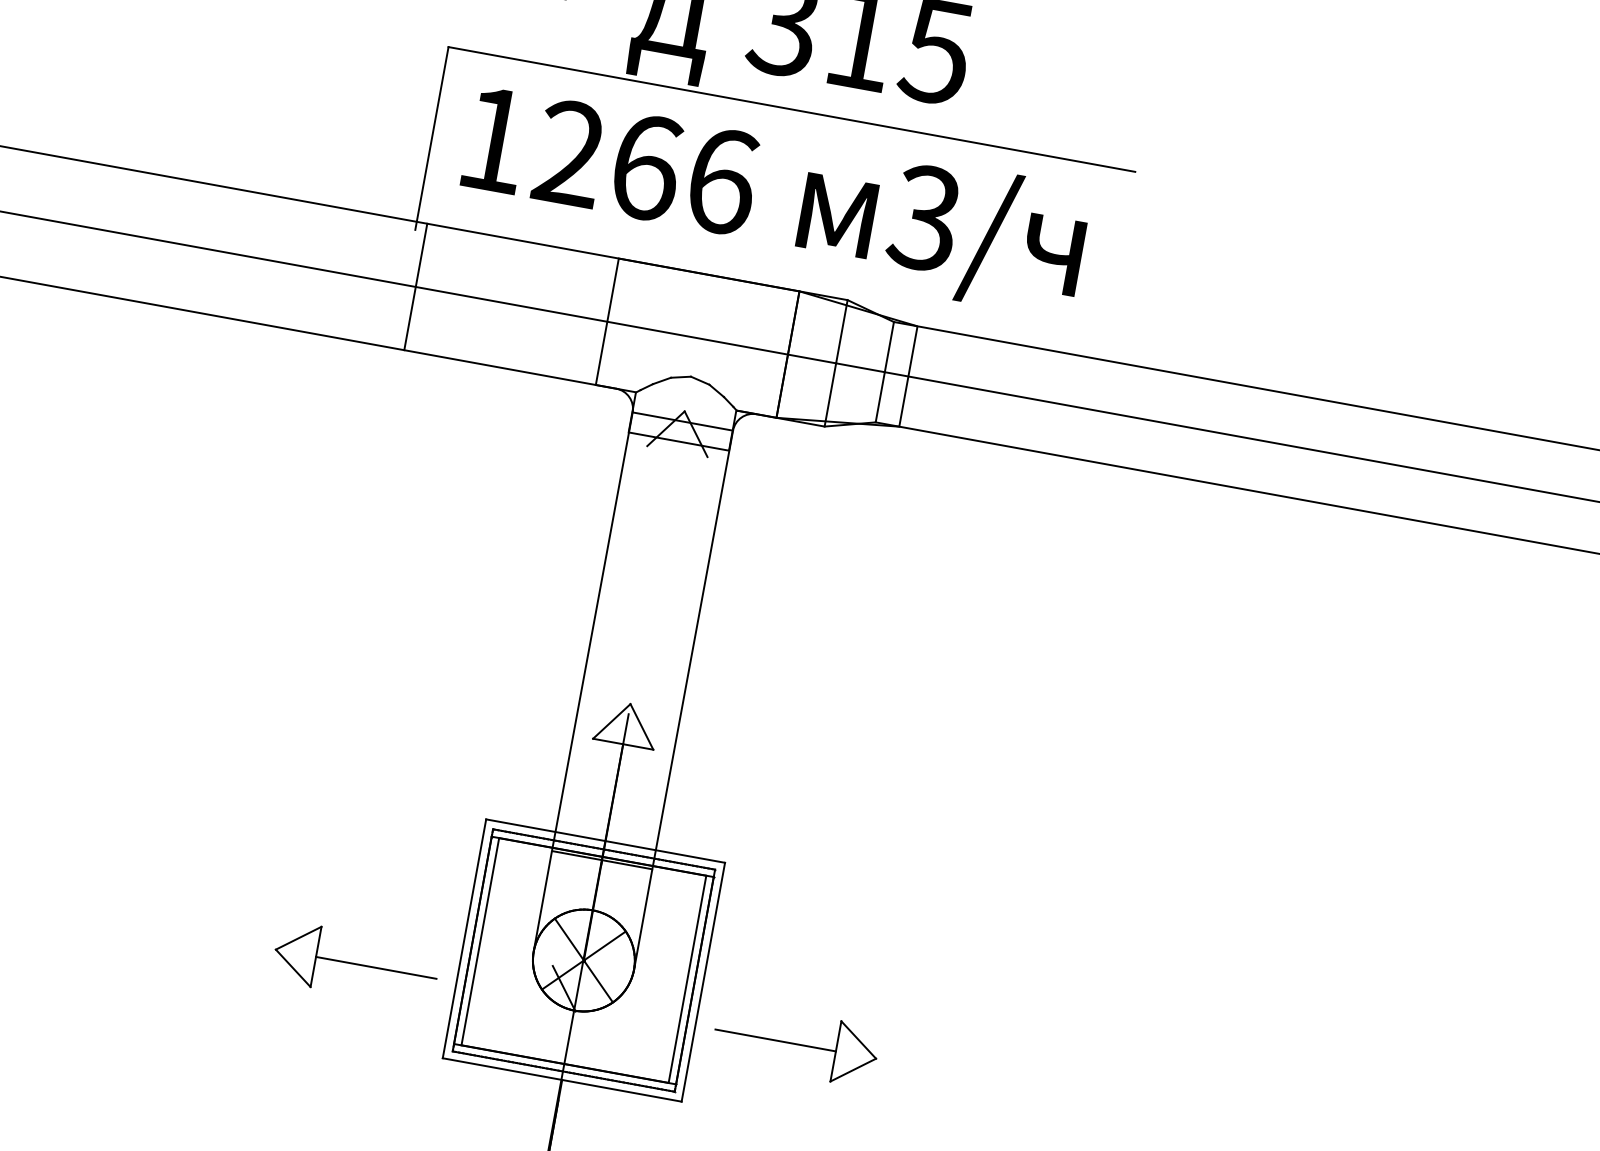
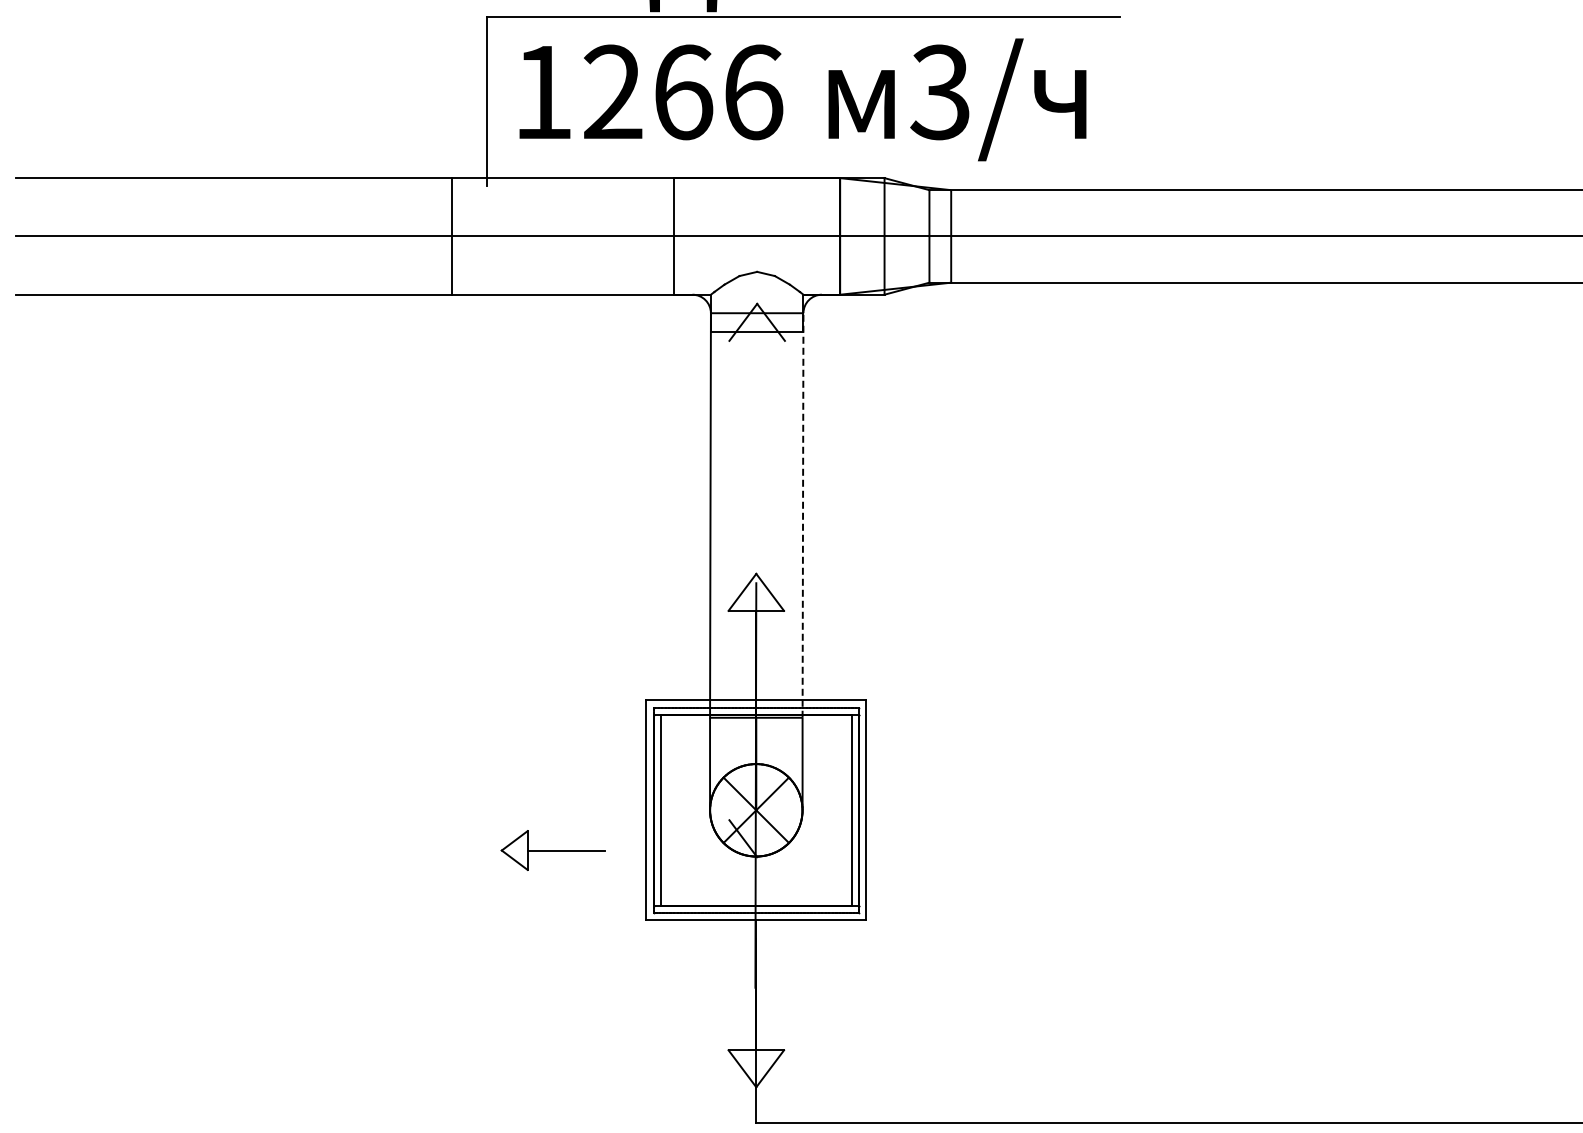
line: (416, 287) -> (452, 236), moved
line: (693, 650) -> (803, 515), solid -> dashed
part: (356, 964) -> (553, 850), size x0.7
part: (796, 1044) -> (959, 850), removed

